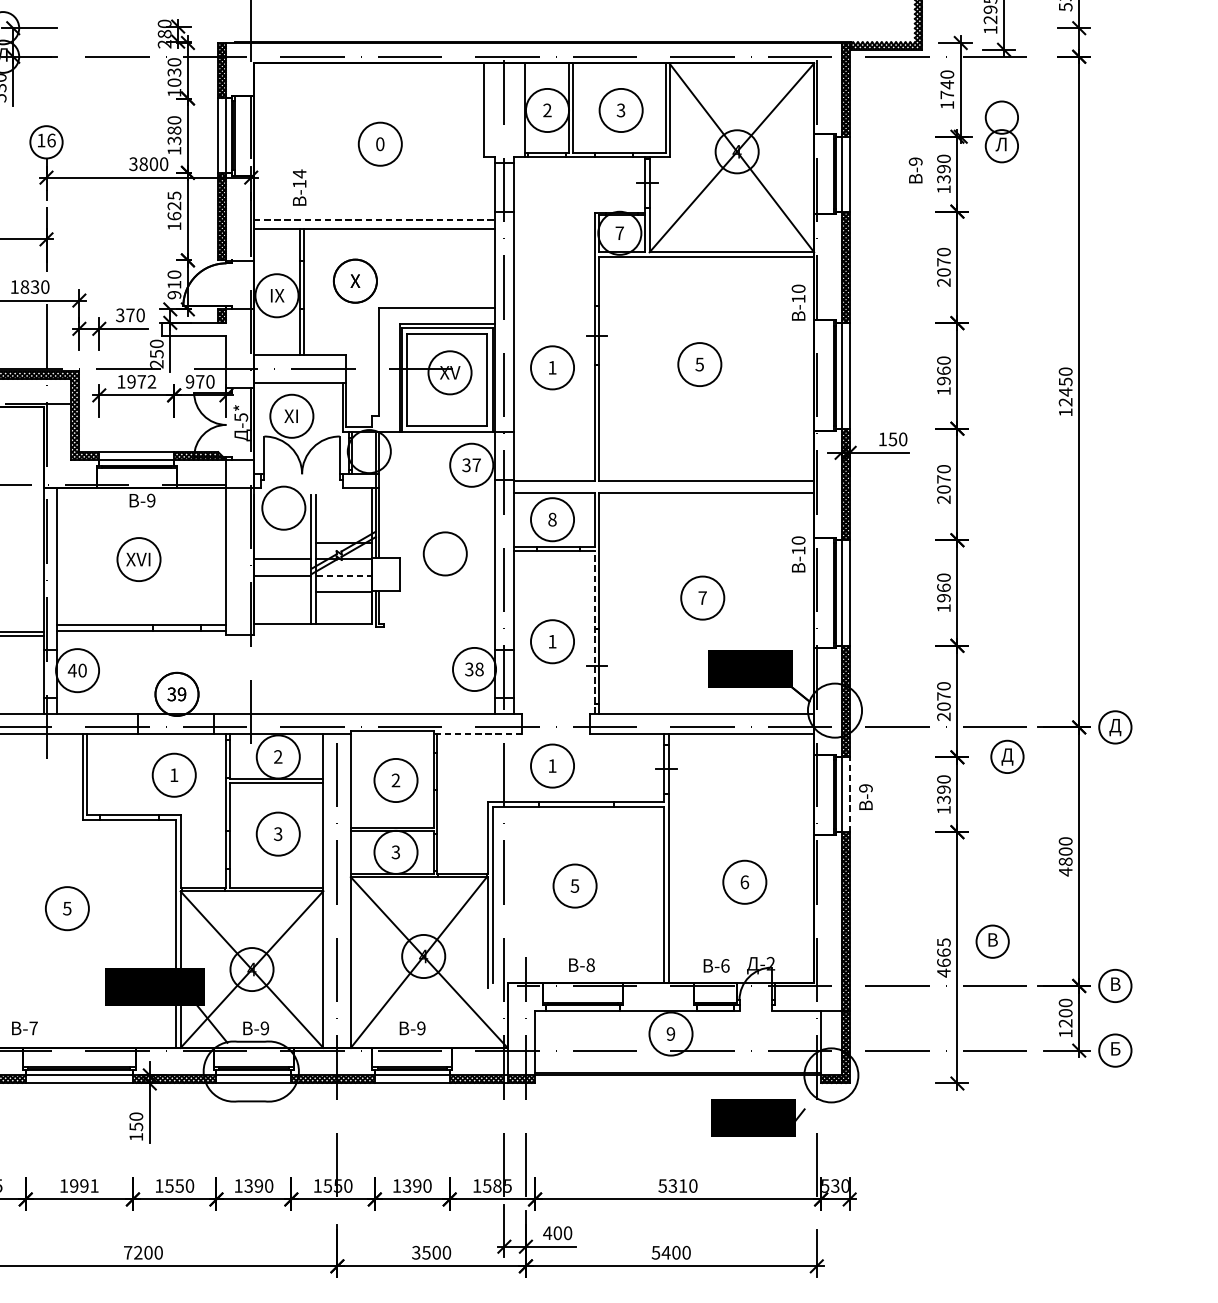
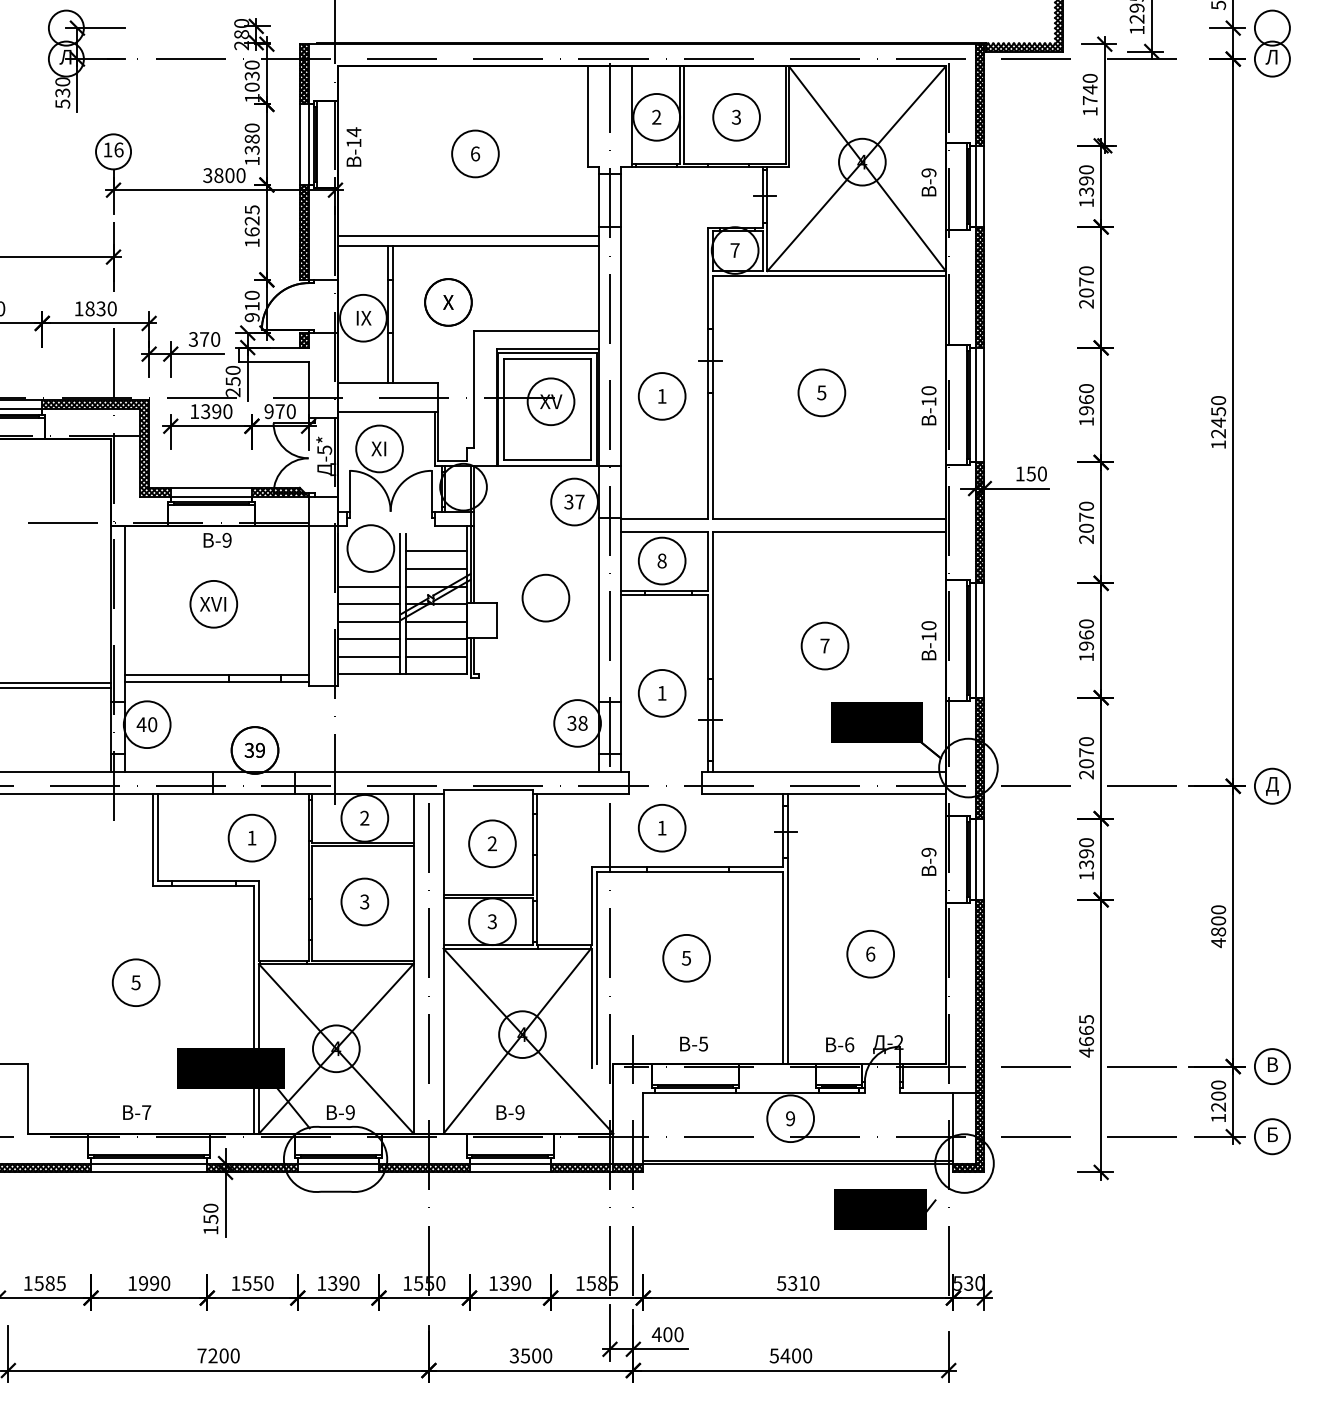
part: (1001, 131) -> (1272, 43), moved
text: (380, 143) -> (475, 153), 0 -> 6
text: (915, 170) -> (928, 182), moved
text: (299, 187) -> (353, 146), moved
line: (373, 219) -> (468, 235), dashed -> solid
text: (798, 302) -> (928, 405), moved
text: (141, 381) -> (216, 411), 1972 -> 1390
line: (344, 510) -> (436, 551), added
line: (344, 526) -> (436, 568), added
line: (282, 543) -> (369, 586), added
text: (798, 554) -> (928, 640), moved
line: (345, 575) -> (437, 621), dashed -> solid
line: (282, 592) -> (369, 639), added
line: (282, 607) -> (369, 656), added
line: (344, 607) -> (436, 656), added
line: (595, 631) -> (708, 682), dashed -> solid
line: (478, 734) -> (581, 793), dashed -> solid
part: (1007, 756) -> (1155, 817), removed
line: (849, 794) -> (984, 859), dashed -> solid
text: (865, 796) -> (928, 861), moved
part: (992, 941) -> (1139, 1018), removed
text: (590, 964) -> (703, 1043), -8 -> -5
text: (25, 1028) -> (137, 1112), moved
text: (94, 1186) -> (165, 1283), 1991 -> 1990

